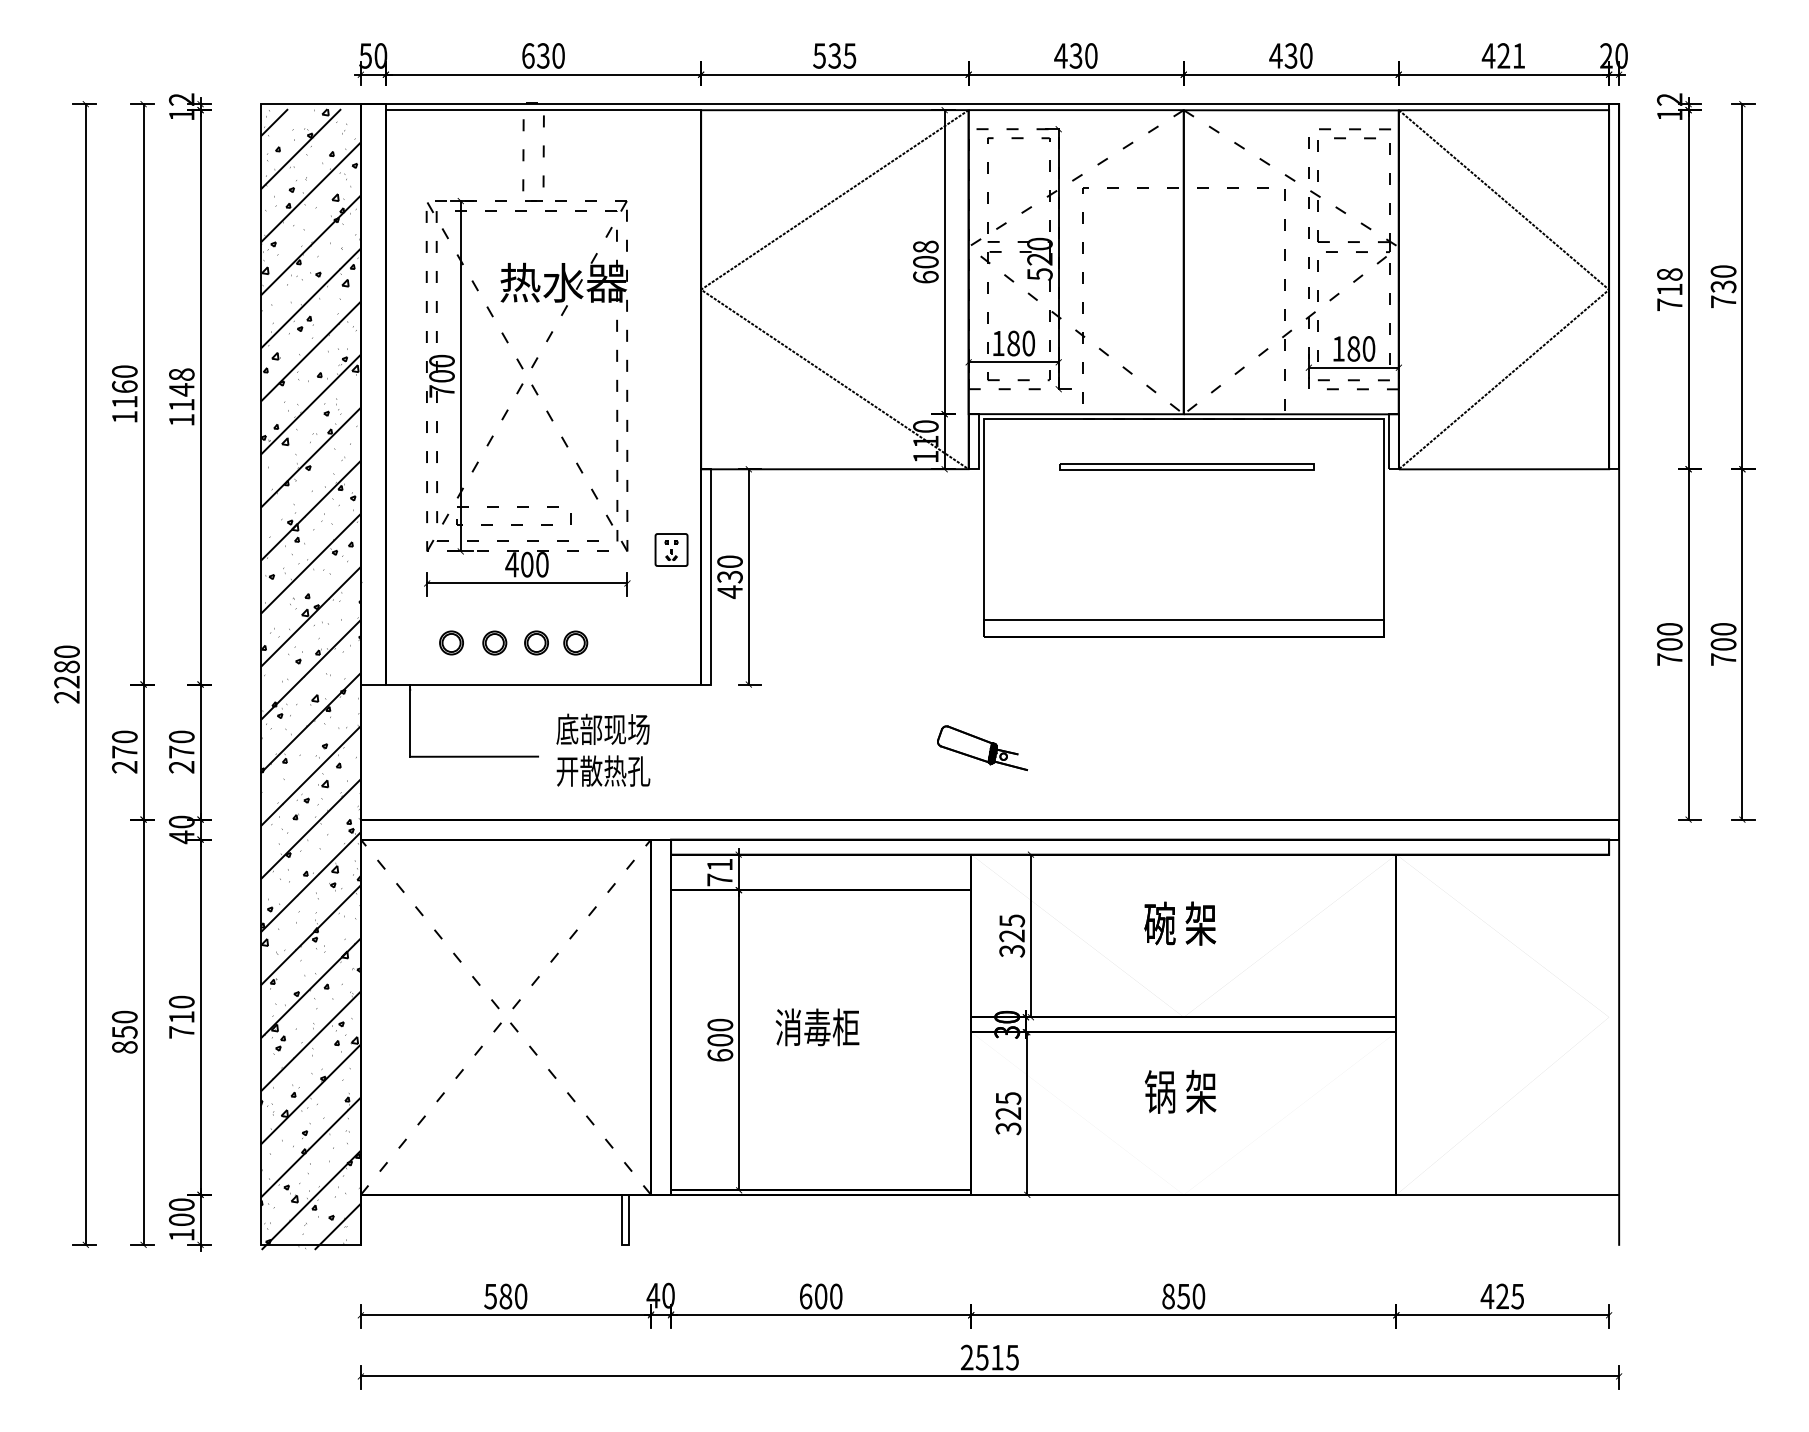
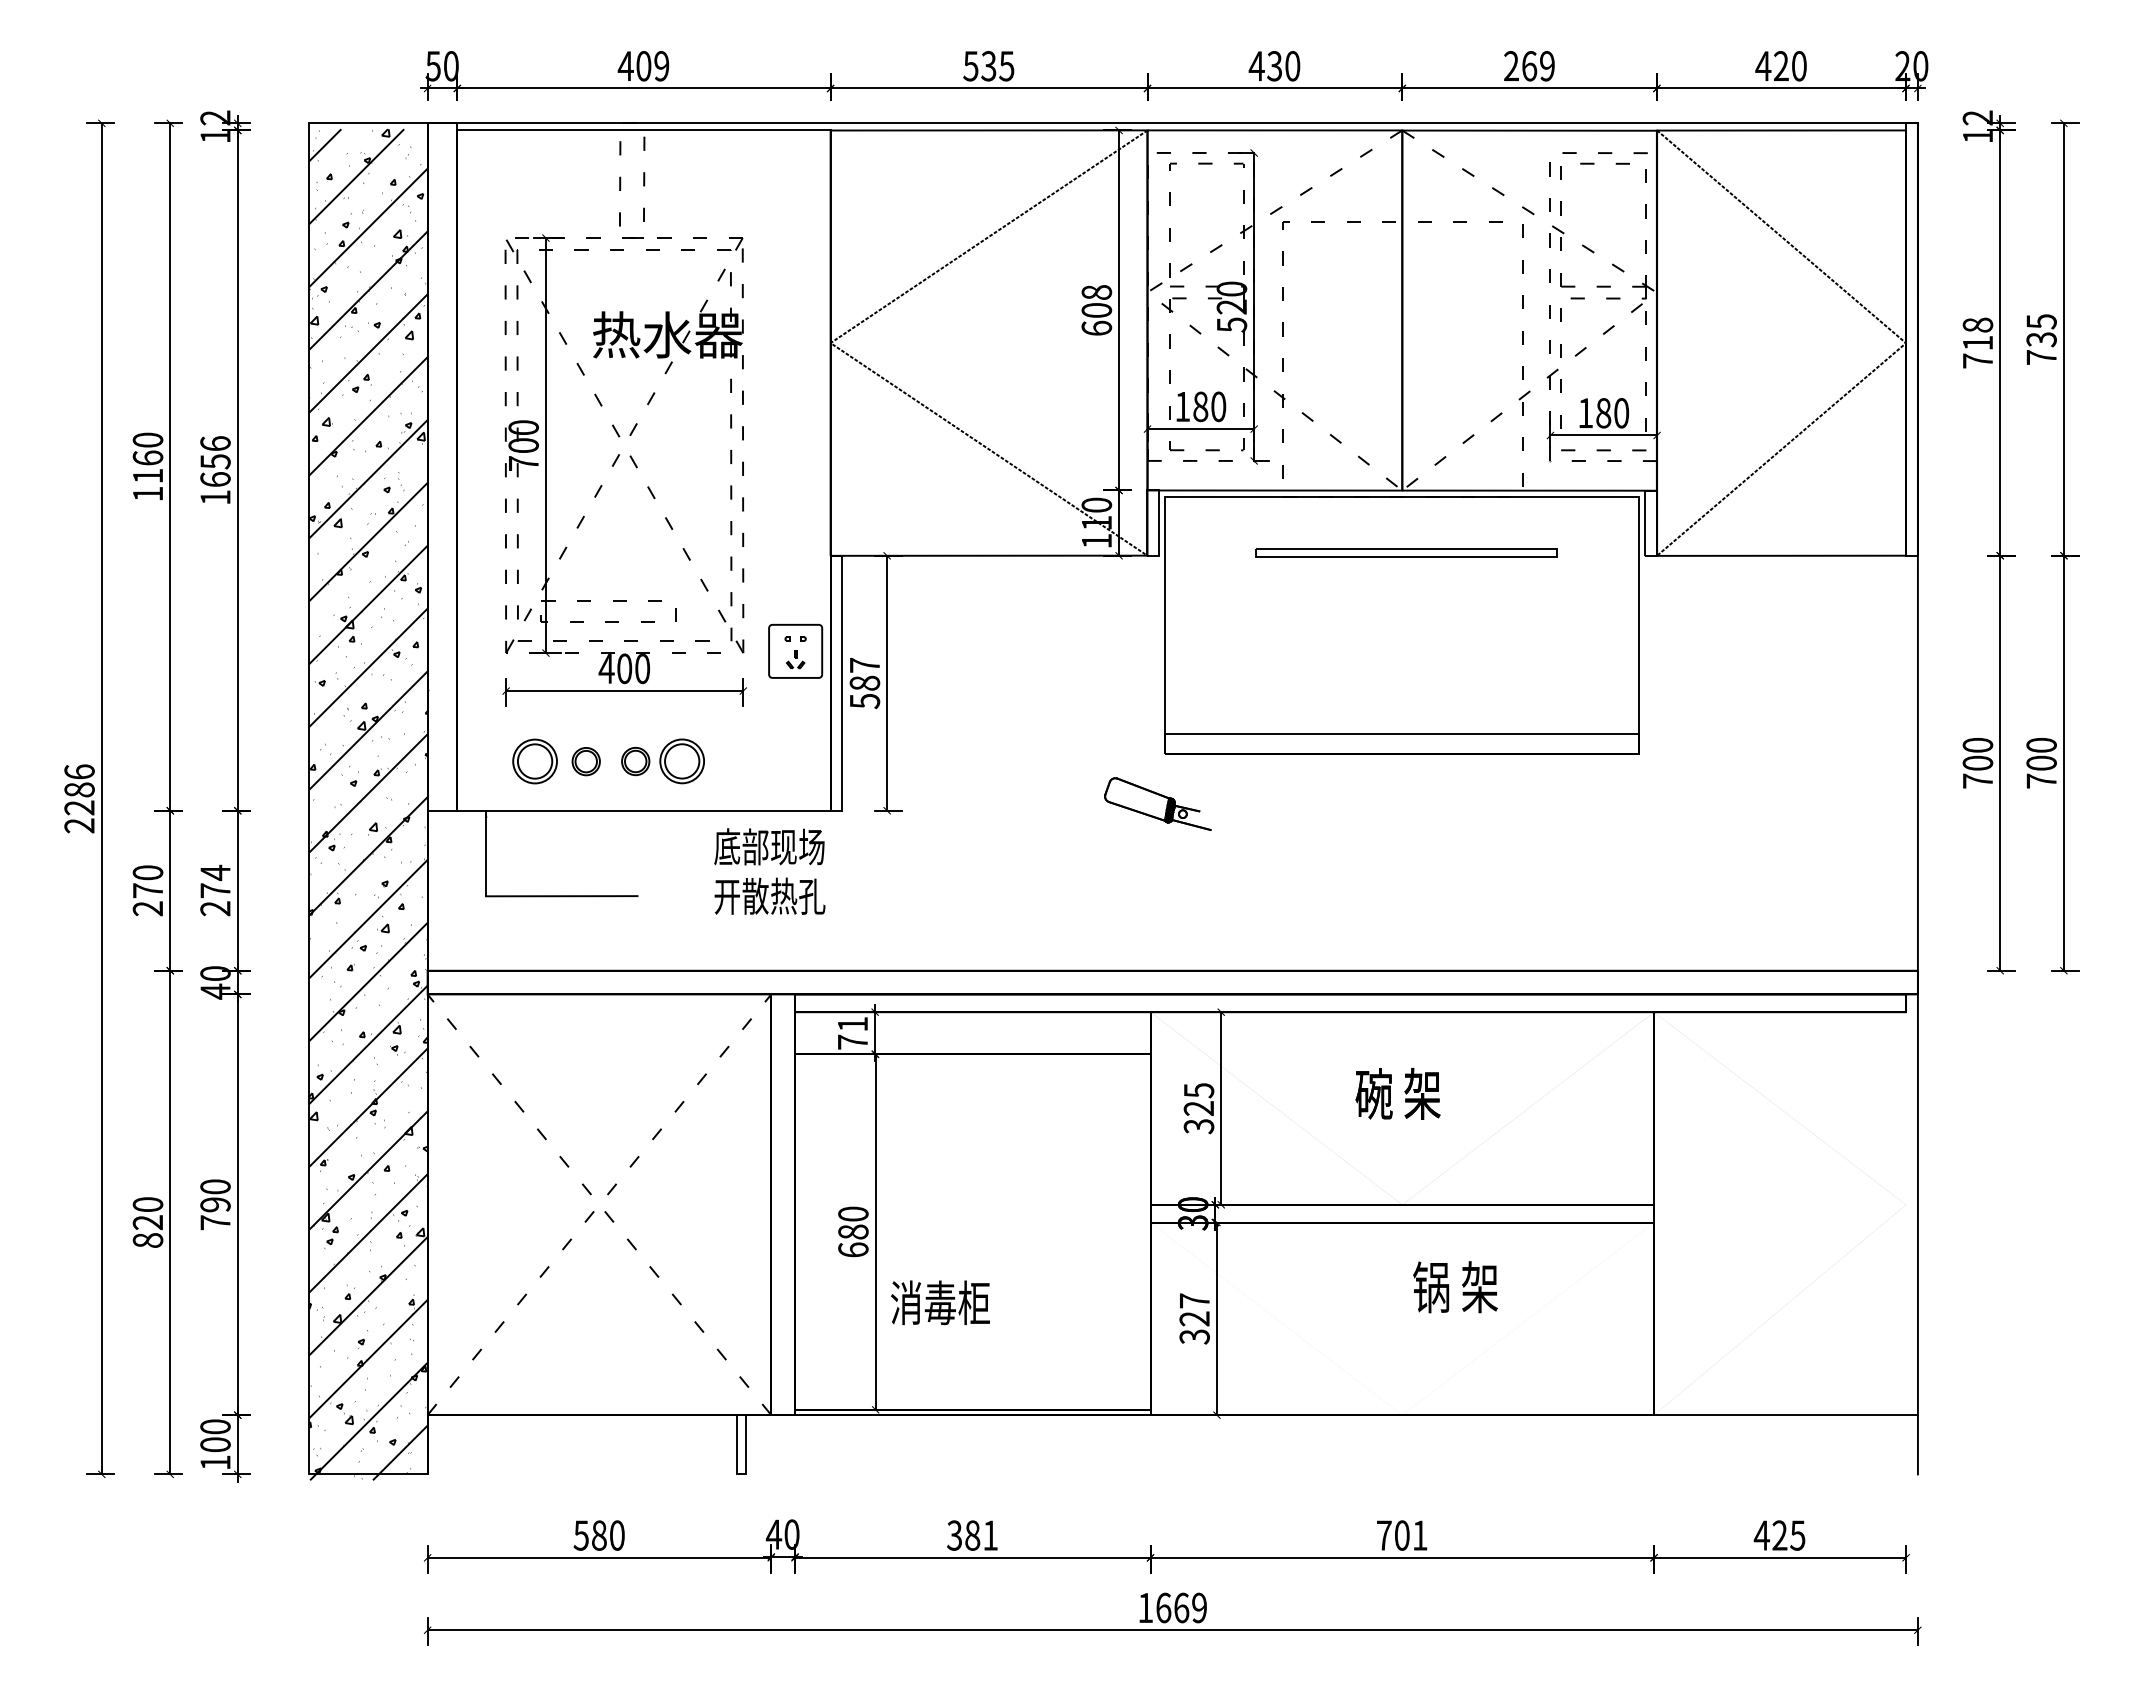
text: (543, 56) -> (643, 66), 630 -> 409
text: (1290, 56) -> (1528, 66), 430 -> 269
text: (1519, 56) -> (1799, 66), 421 -> 420
text: (1723, 271) -> (2041, 321), 730 -> 735
text: (181, 389) -> (215, 461), 1148 -> 1656
part: (671, 550) -> (795, 651), size x1.4
text: (729, 577) -> (864, 683), 430 -> 587
part: (451, 642) -> (534, 761), size x1.6
part: (575, 642) -> (681, 761), size x1.6
text: (66, 651) -> (79, 771), 2280 -> 2286
text: (181, 736) -> (215, 872), 270 -> 274
part: (982, 747) -> (1157, 803), moved
text: (603, 750) -> (769, 871), moved
text: (181, 1016) -> (215, 1204), 710 -> 790
text: (817, 1027) -> (940, 1302), moved
text: (124, 1032) -> (147, 1222), 850 -> 820
text: (720, 1039) -> (853, 1231), 600 -> 680
text: (1180, 1092) -> (1455, 1287), moved
text: (1008, 1098) -> (1194, 1300), 325 -> 327
text: (820, 1296) -> (972, 1535), 600 -> 381
text: (1183, 1296) -> (1402, 1535), 850 -> 701
text: (989, 1357) -> (1172, 1607), 2515 -> 1669

